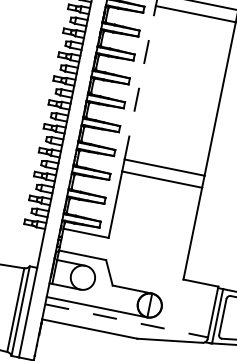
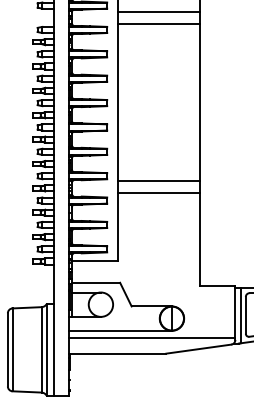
line: (140, 82) -> (118, 101), dashed -> solid
line: (126, 321) -> (152, 338), dashed -> solid

